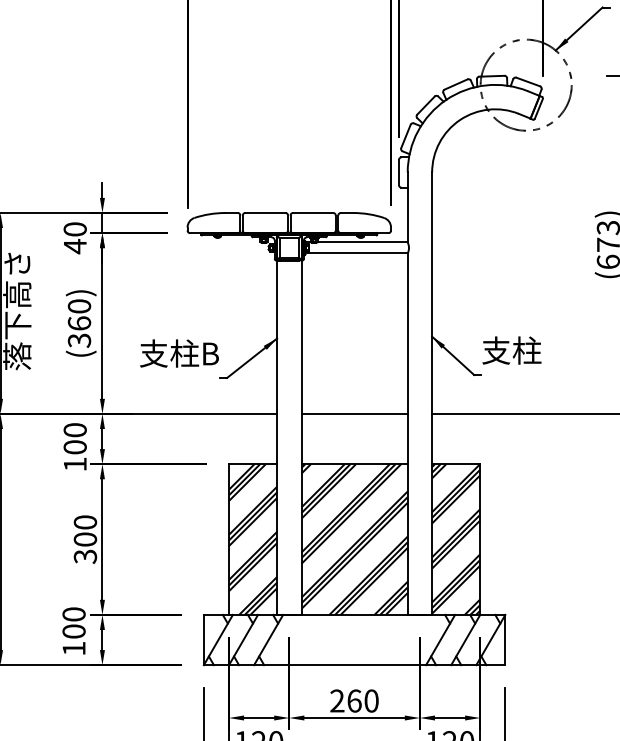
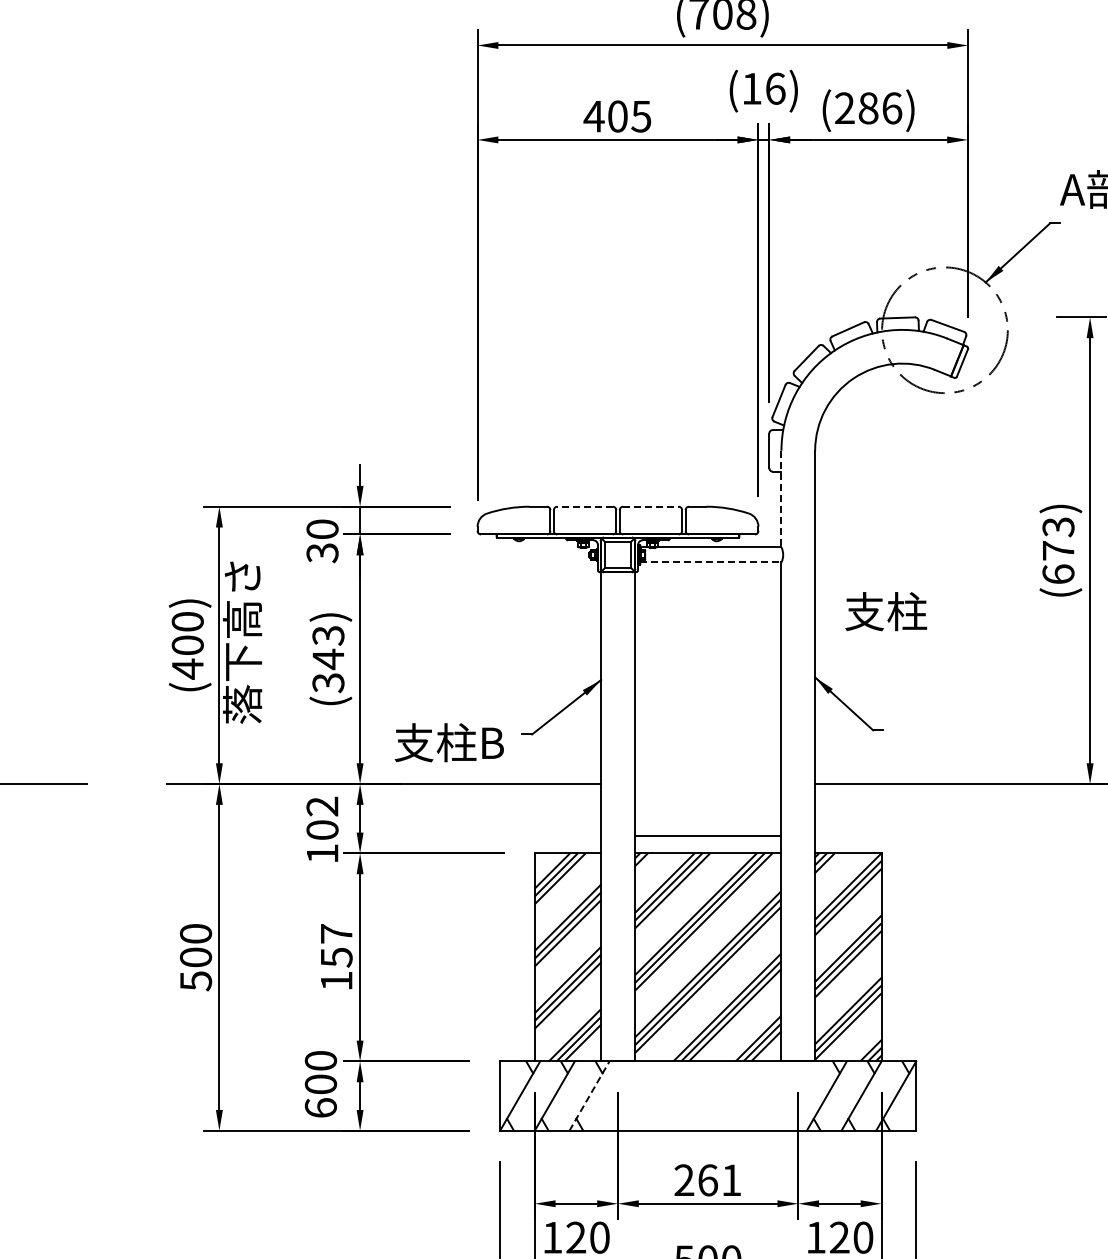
line: (407, 207) -> (781, 499), solid -> dashed
line: (265, 212) -> (585, 506), solid -> dashed
line: (312, 212) -> (650, 506), solid -> dashed
text: (75, 246) -> (322, 552), 40 -> 30
line: (356, 253) -> (710, 562), solid -> dashed
text: (79, 315) -> (328, 648), (360) -> (343)
text: (512, 350) -> (886, 611), moved
text: (178, 353) -> (448, 742), moved
line: (354, 414) -> (707, 836), moved
text: (75, 430) -> (322, 806), 100 -> 102
text: (85, 539) -> (336, 957), 300 -> 157
line: (268, 639) -> (589, 1095), solid -> dashed
text: (73, 648) -> (320, 1107), 100 -> 600
text: (371, 701) -> (731, 1180), 260 -> 261

